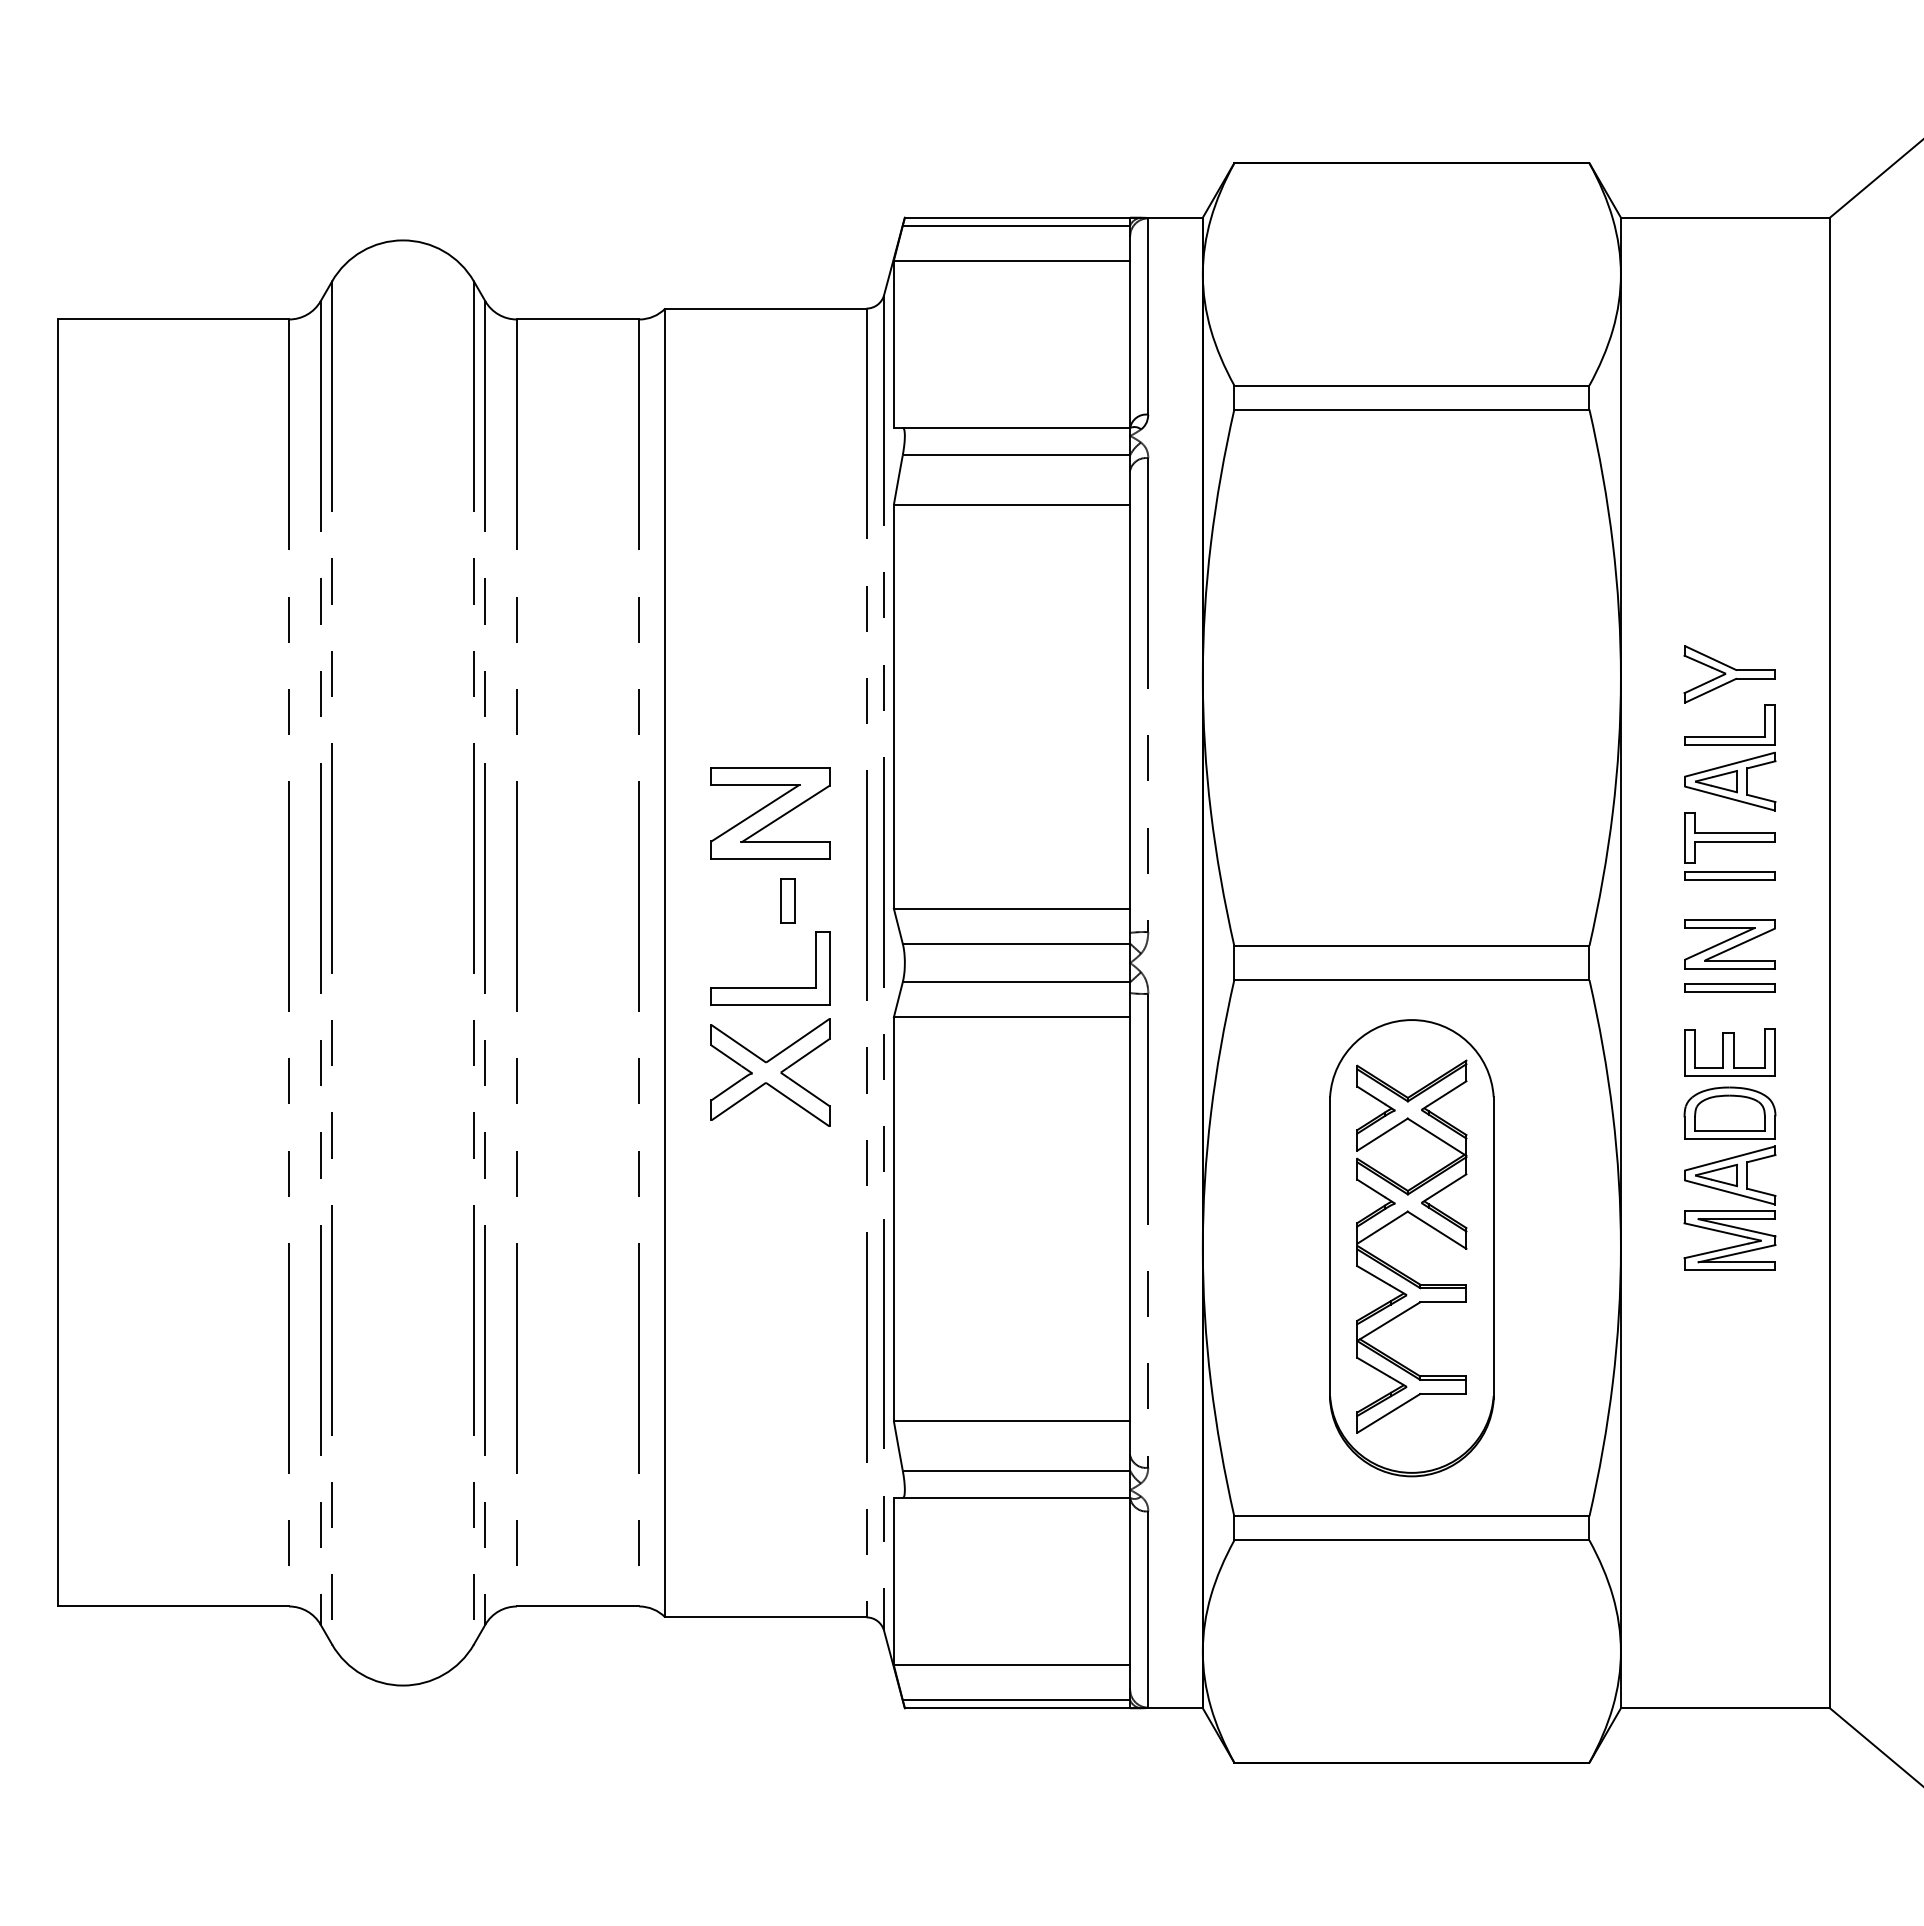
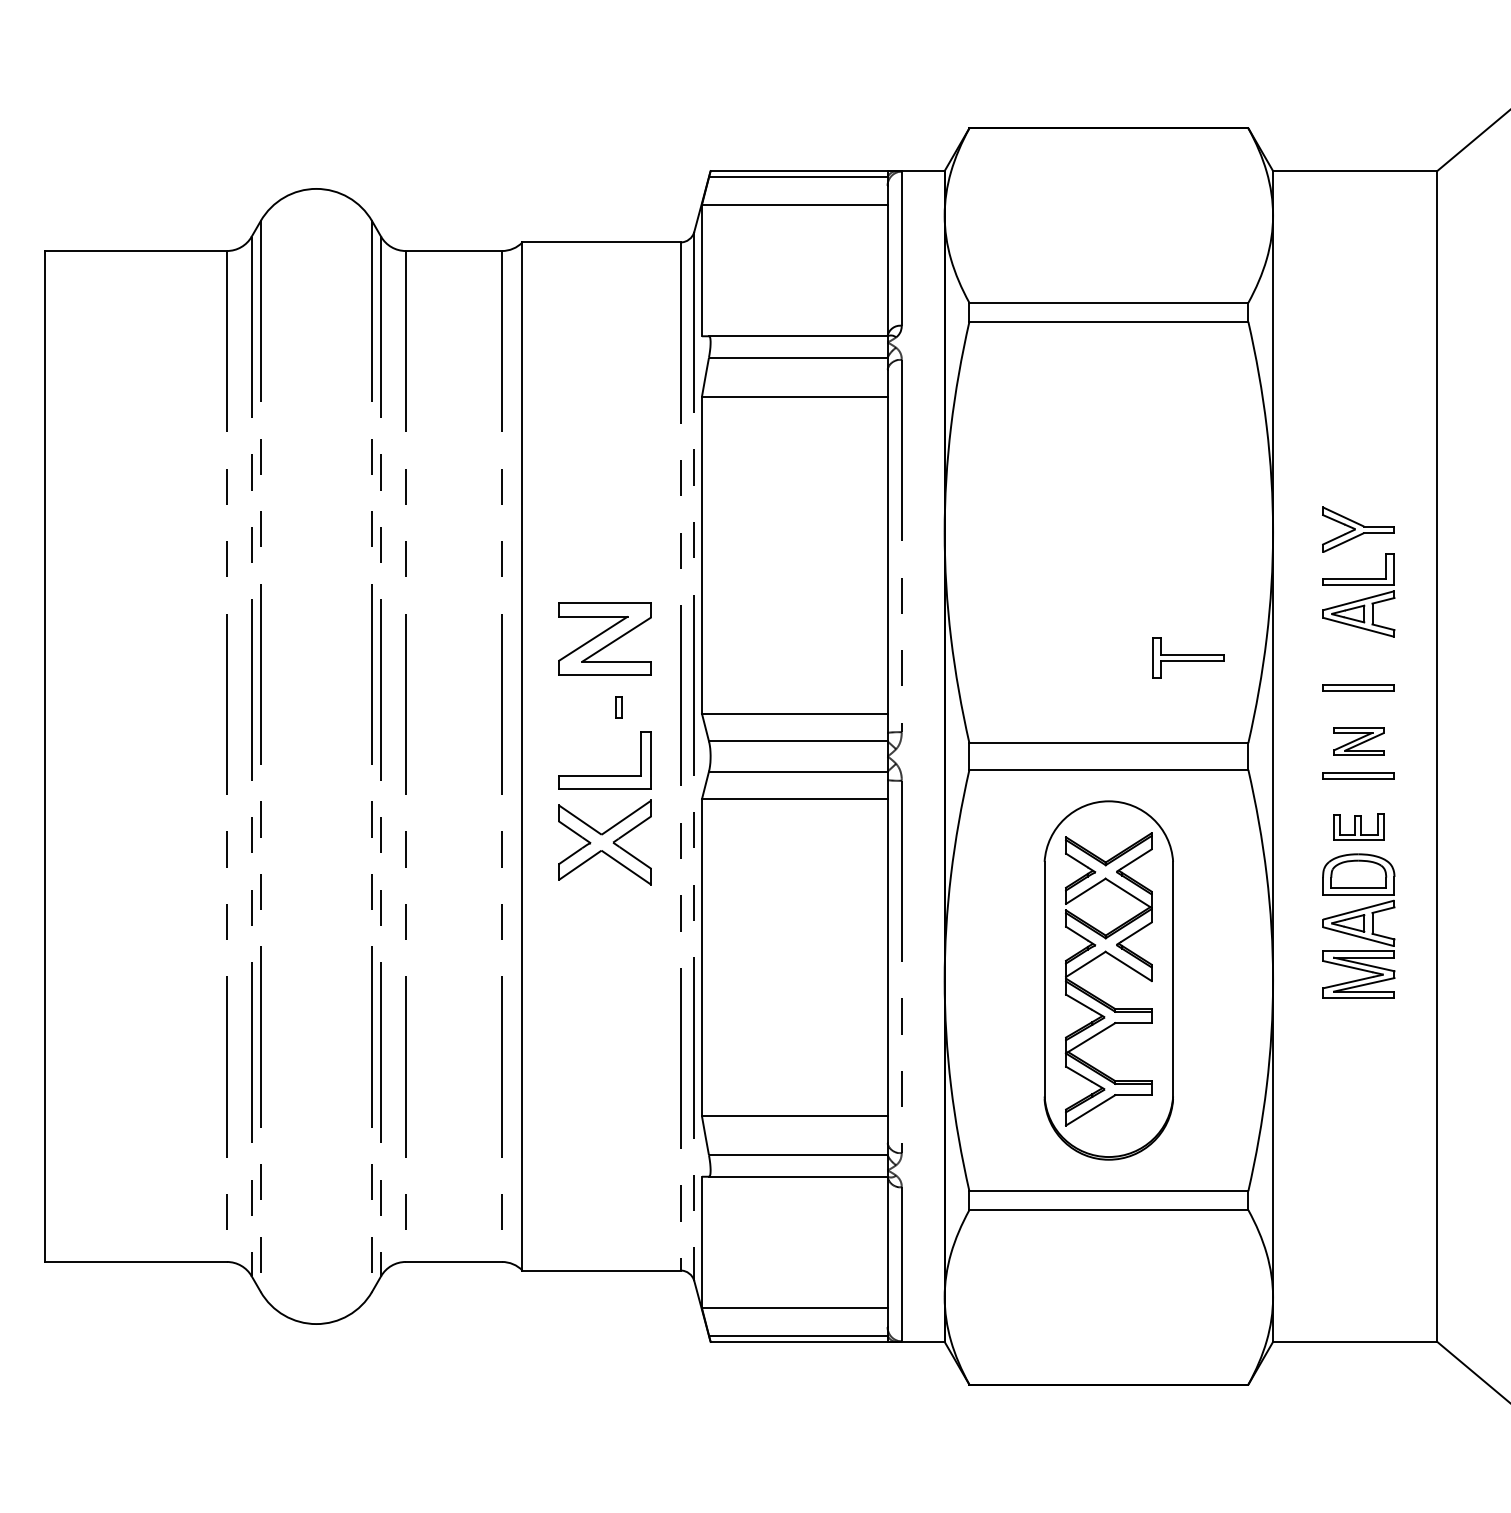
part: (1729, 837) -> (1187, 657), moved
part: (787, 900) -> (618, 707), size x0.6
part: (1729, 944) -> (1358, 741), size x0.7
part: (1729, 1052) -> (1358, 826), size x0.7

